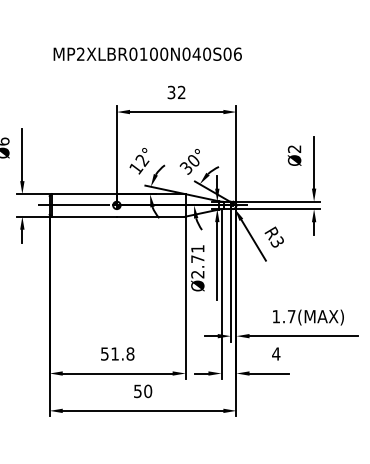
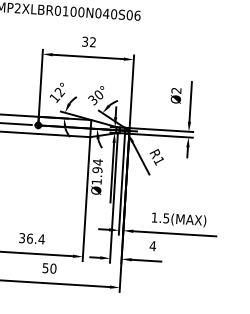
text: (276, 242) -> (158, 161), R3 -> R1
text: (197, 261) -> (97, 171), Ø2.71 -> Ø1.94
text: (291, 316) -> (166, 218), 1.7(MAX) -> 1.5(MAX)
text: (117, 353) -> (31, 238), 51.8 -> 36.4

